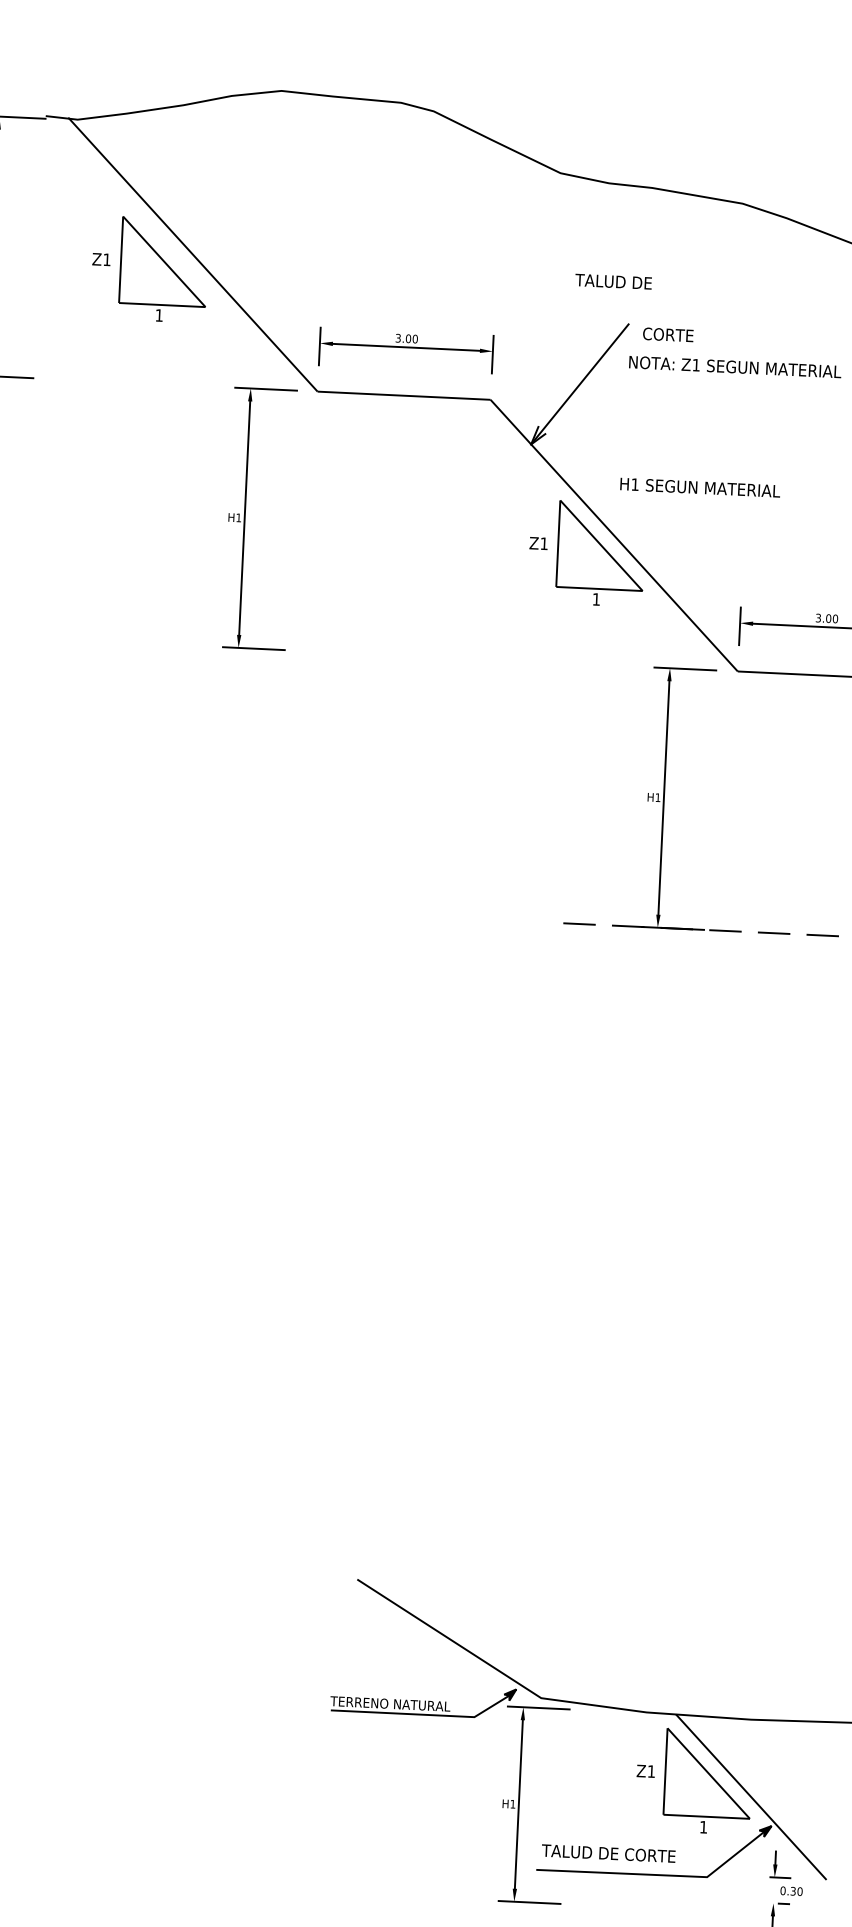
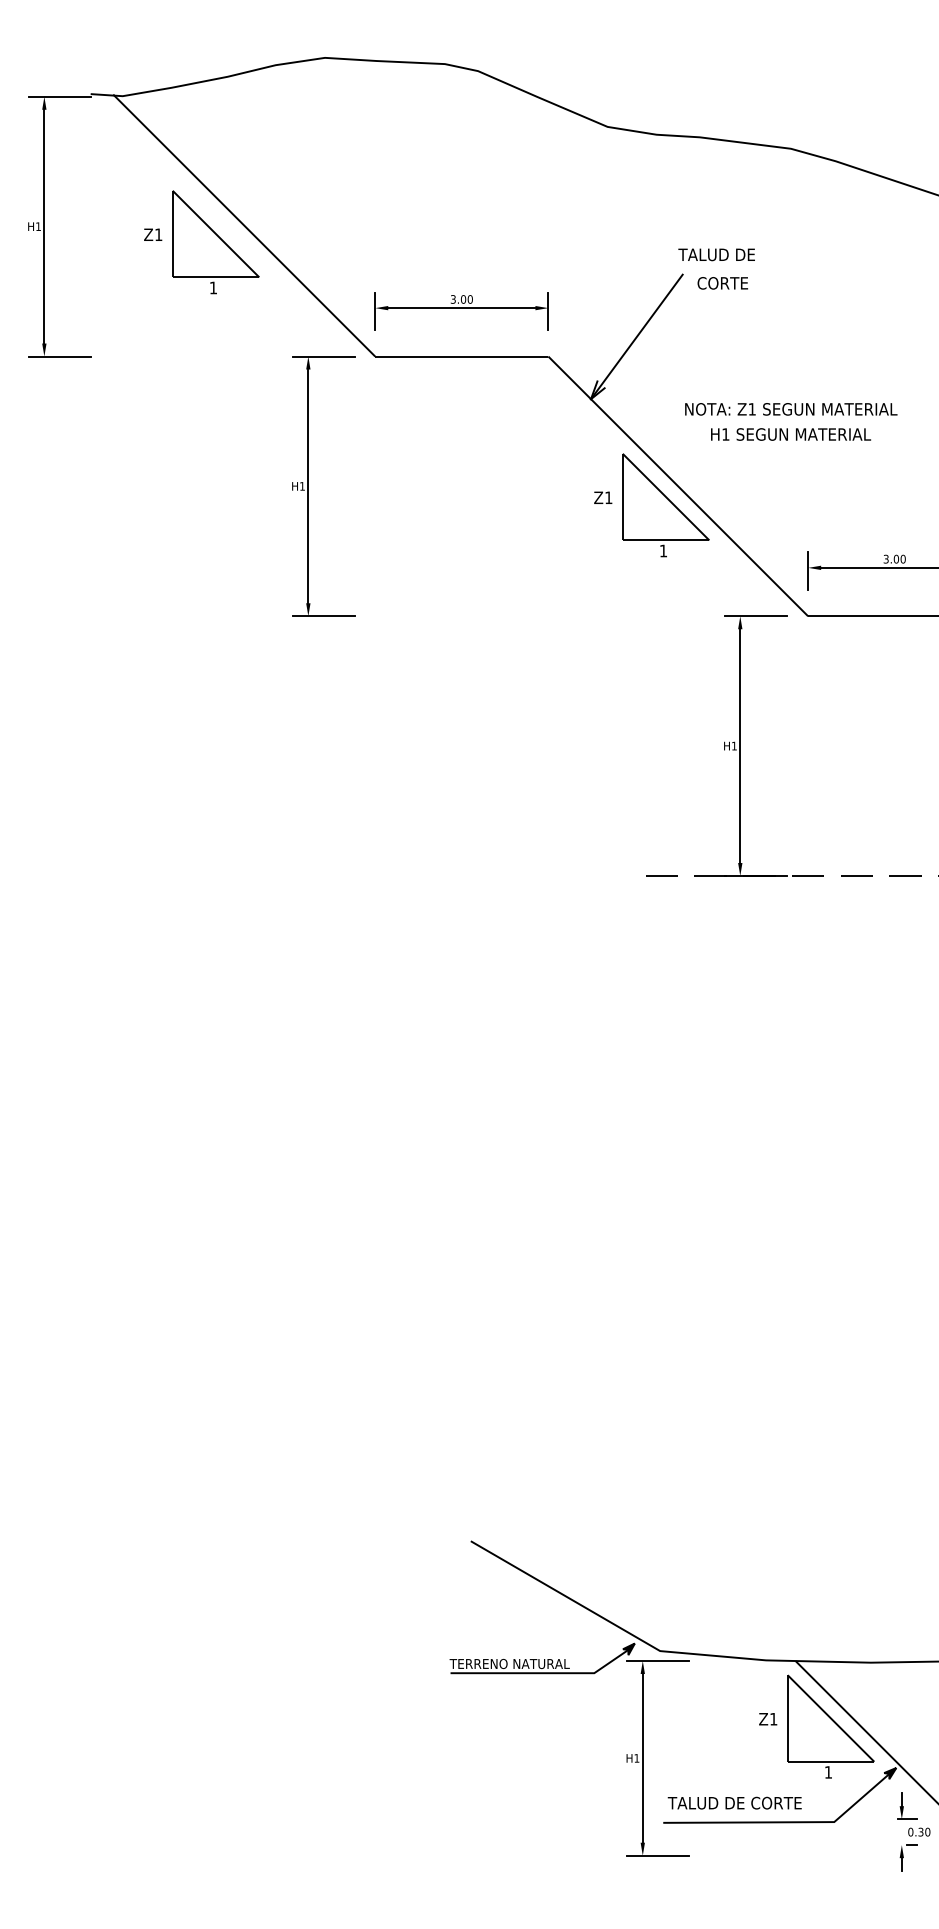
text: (613, 281) -> (716, 254), moved
text: (735, 367) -> (791, 409), moved
text: (699, 487) -> (790, 434), moved

